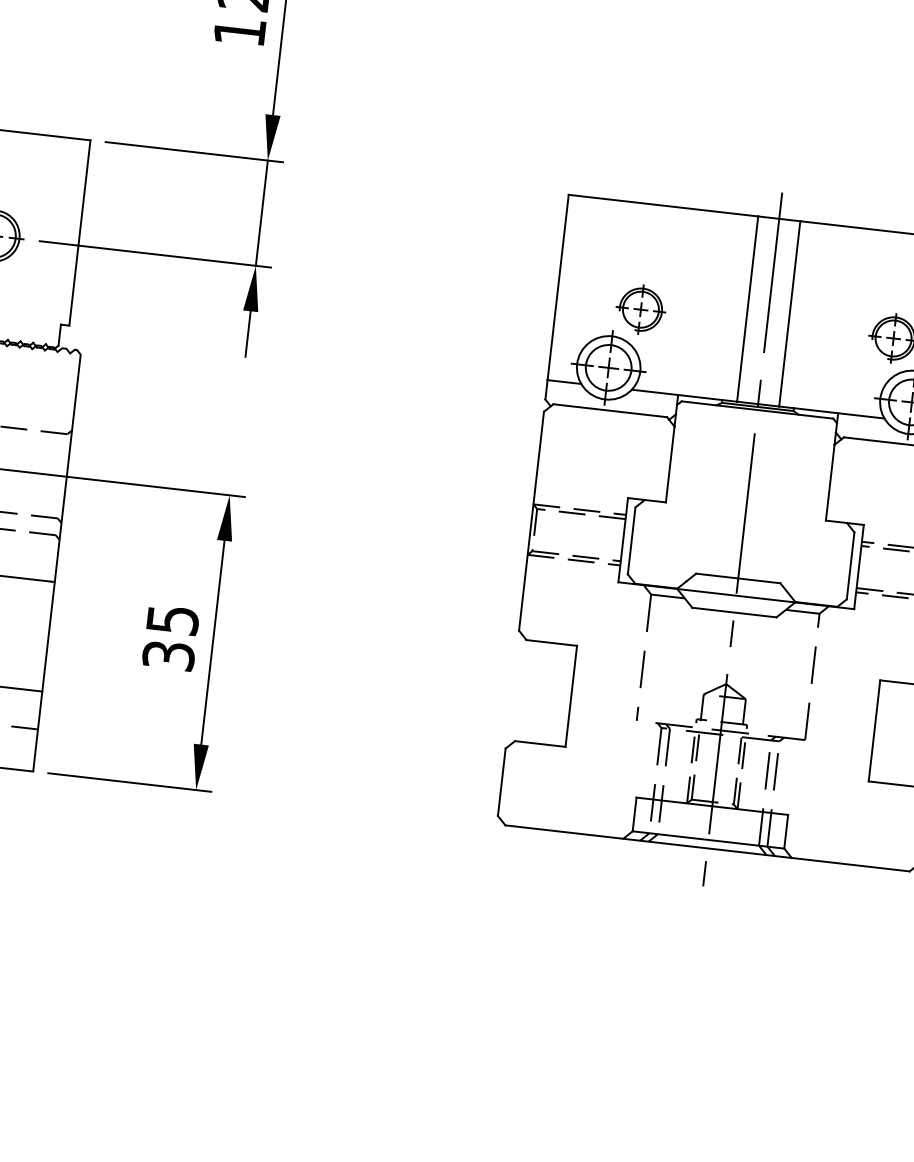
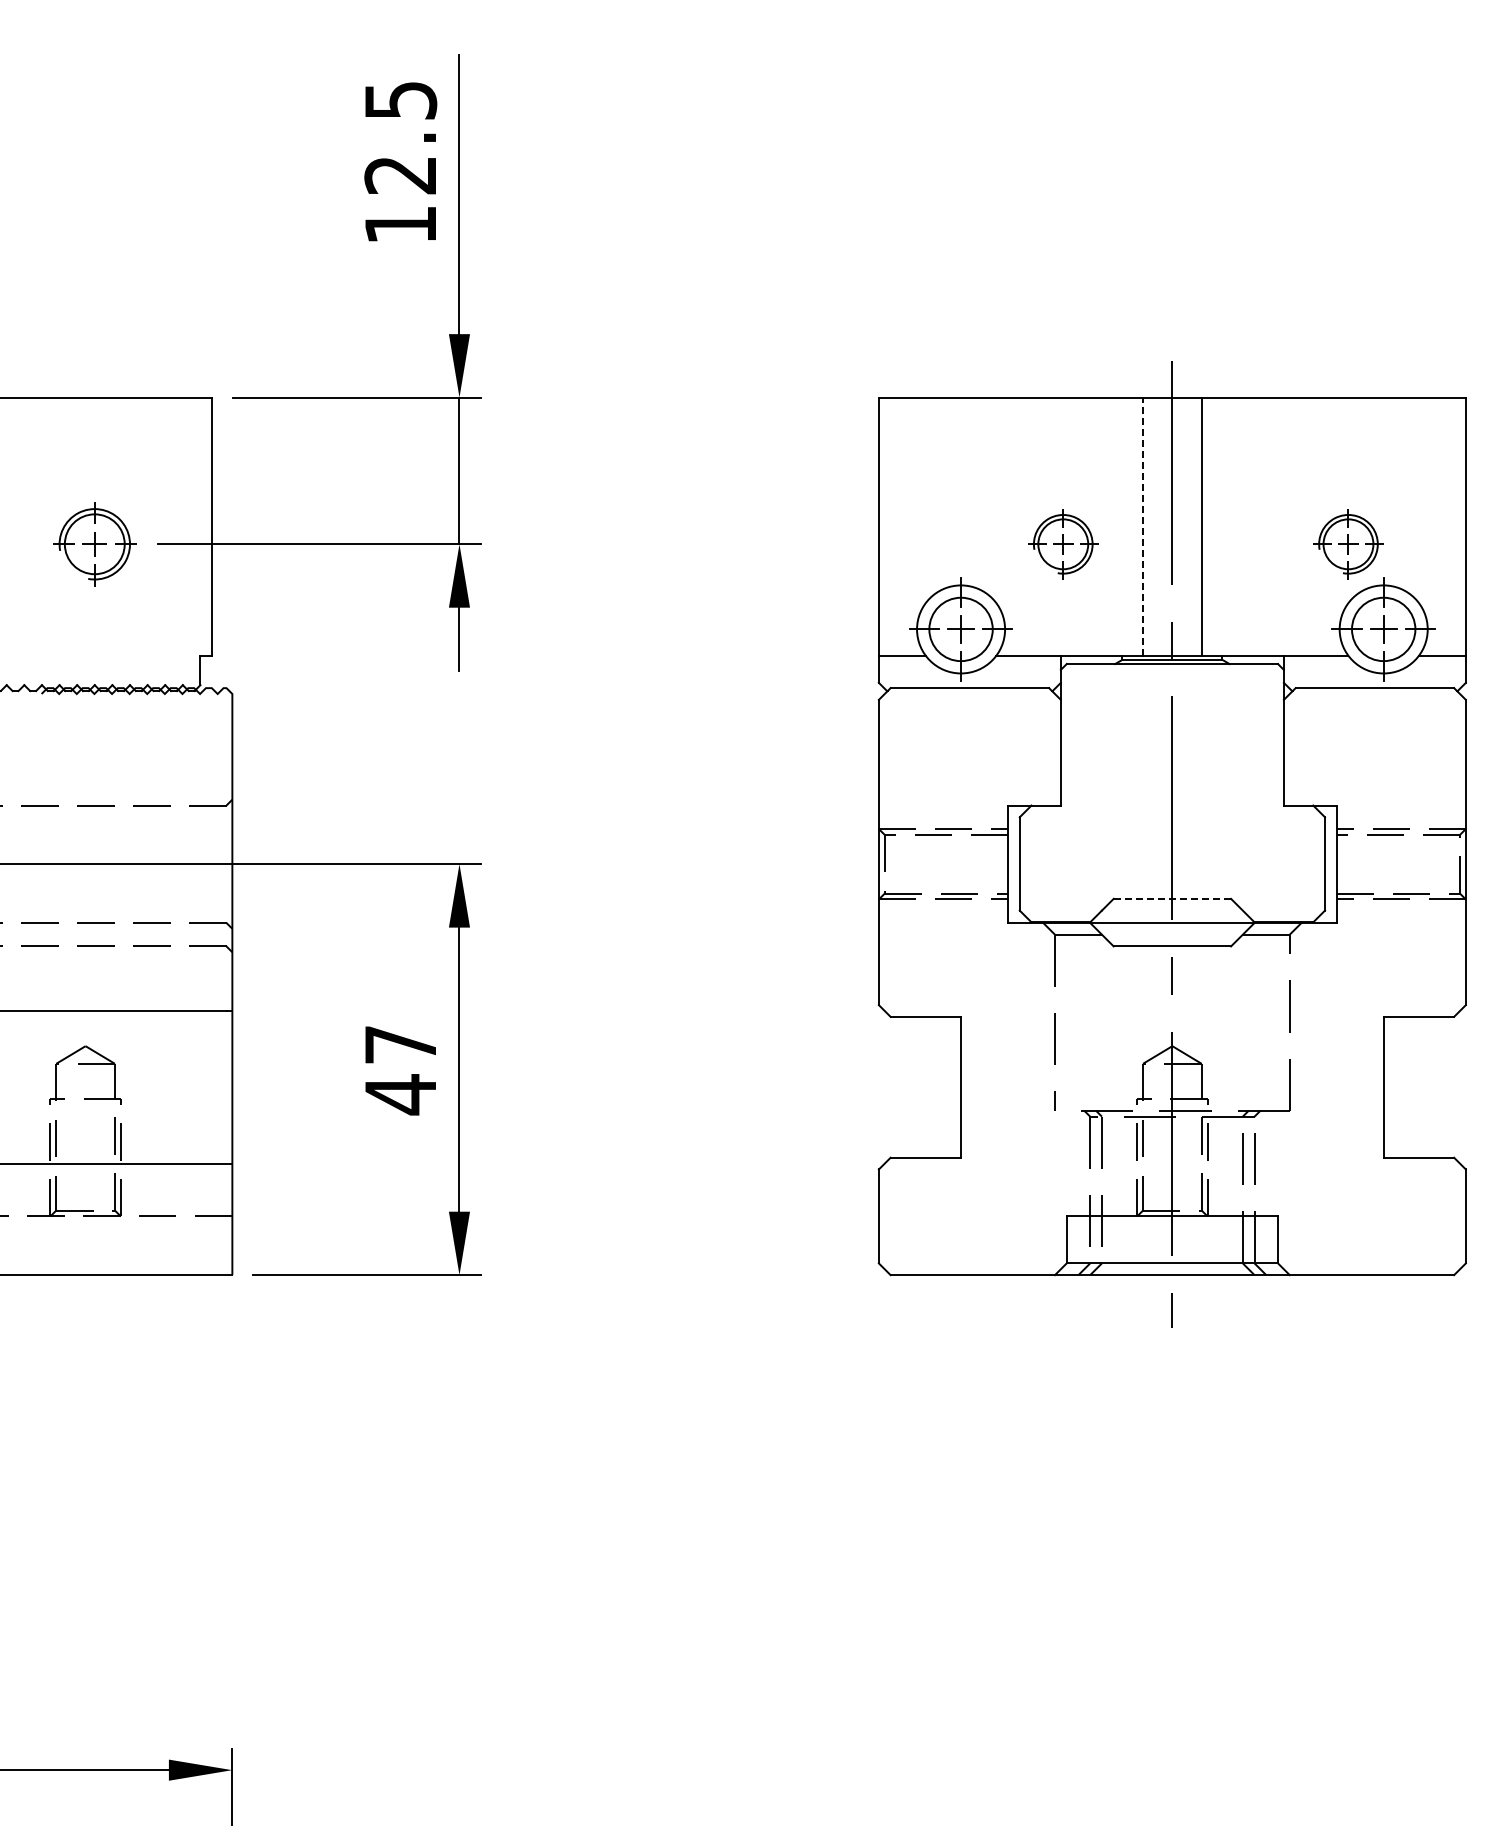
line: (748, 308) -> (1143, 526), solid -> dashed
part: (641, 309) -> (1063, 544), moved
line: (738, 578) -> (1172, 898), solid -> dashed
text: (170, 638) -> (400, 1070), 35 -> 47

